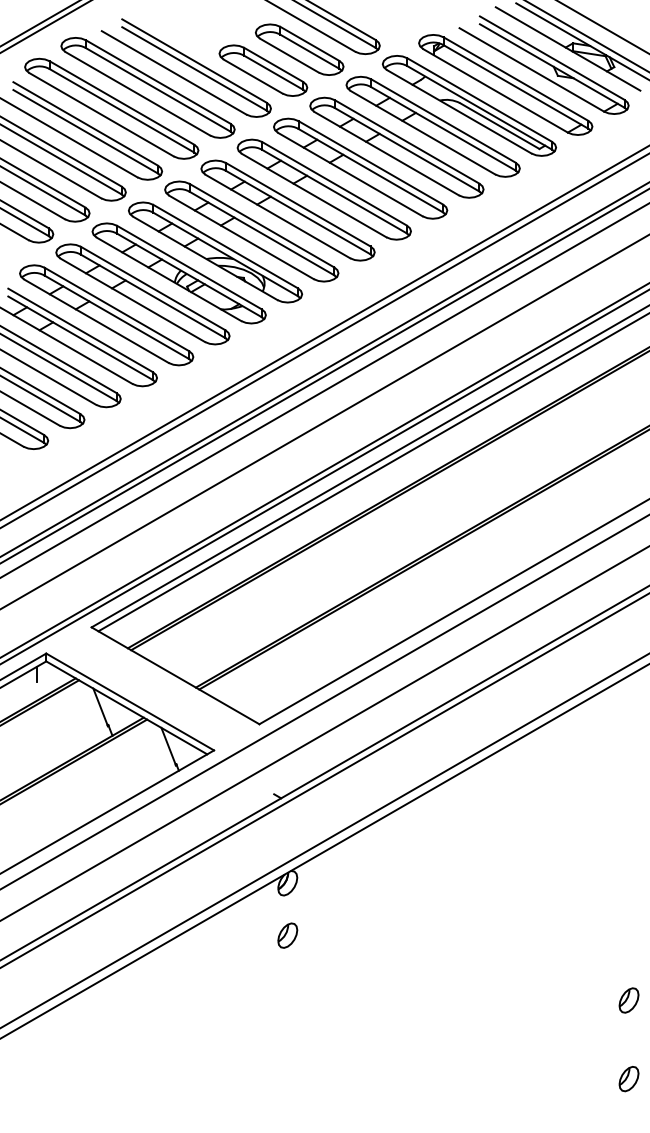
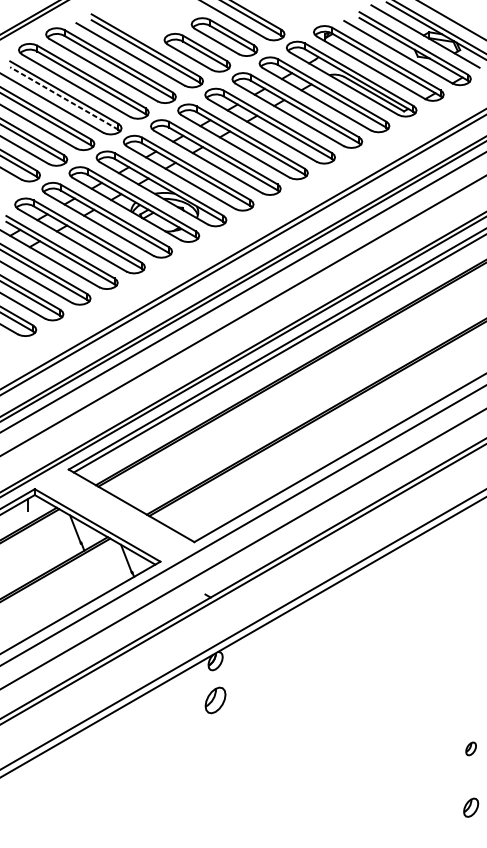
line: (85, 131) -> (64, 98), solid -> dashed
part: (287, 935) -> (215, 700), size x1.4
part: (628, 1000) -> (470, 748), size x0.7

